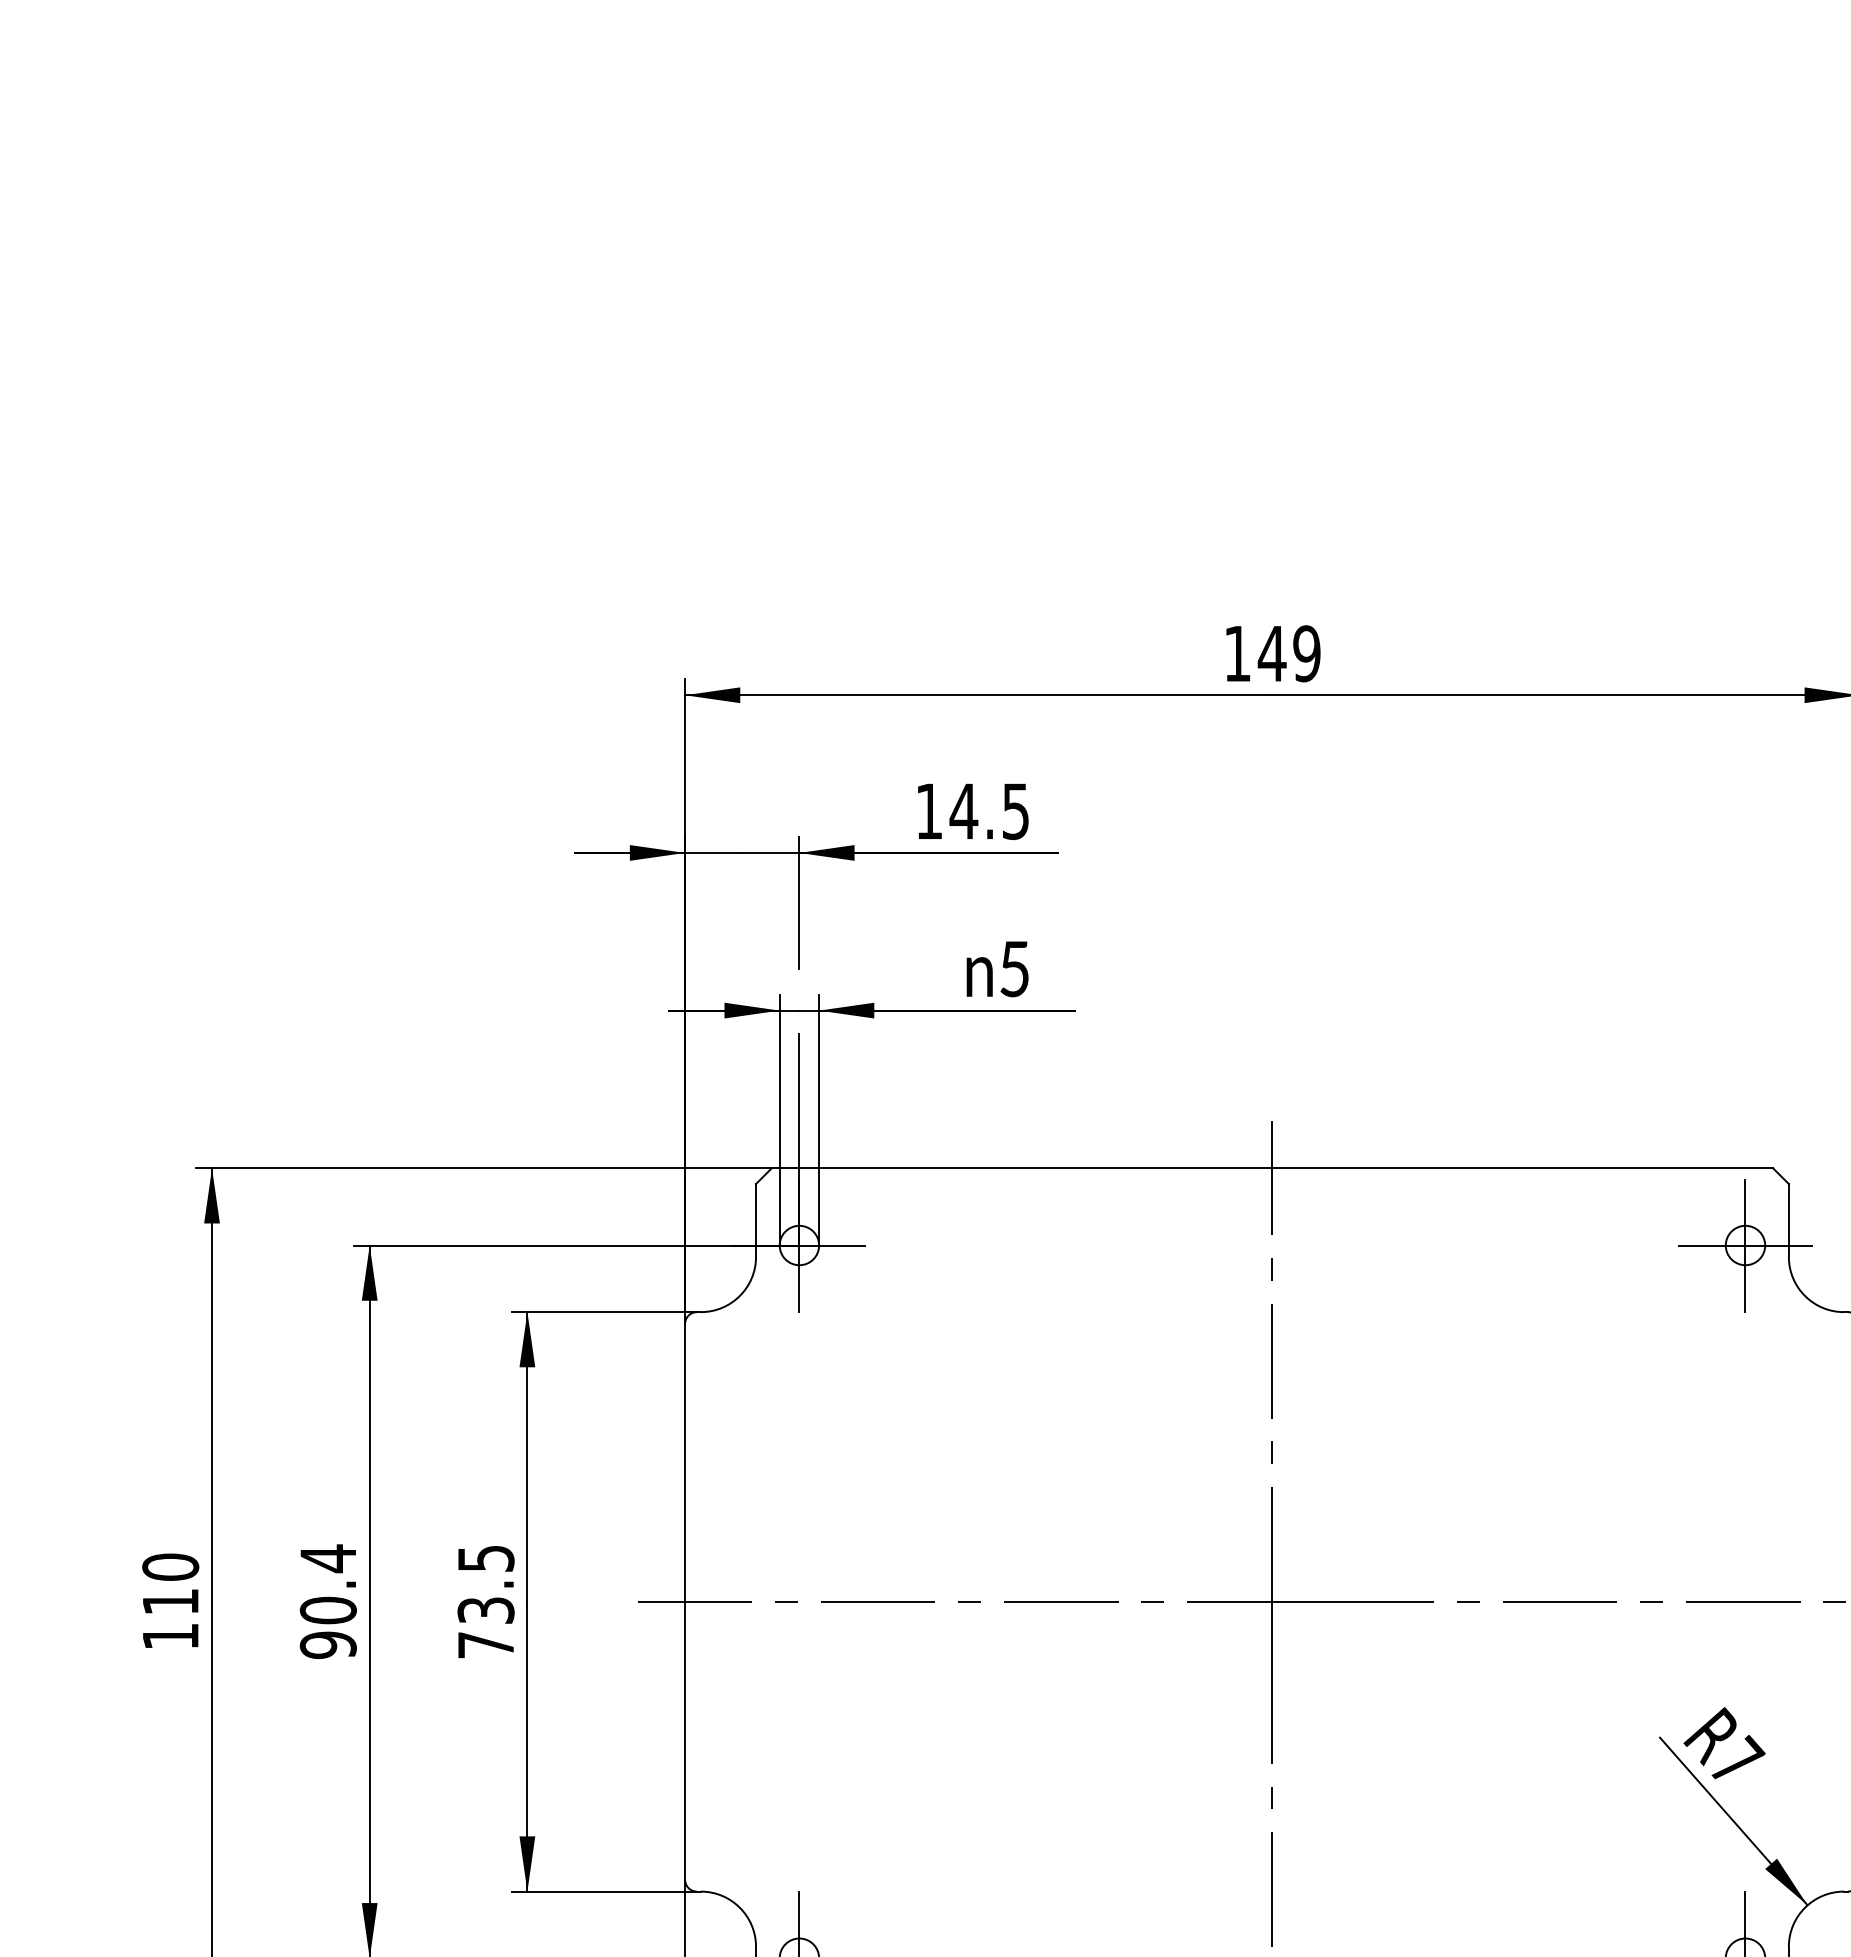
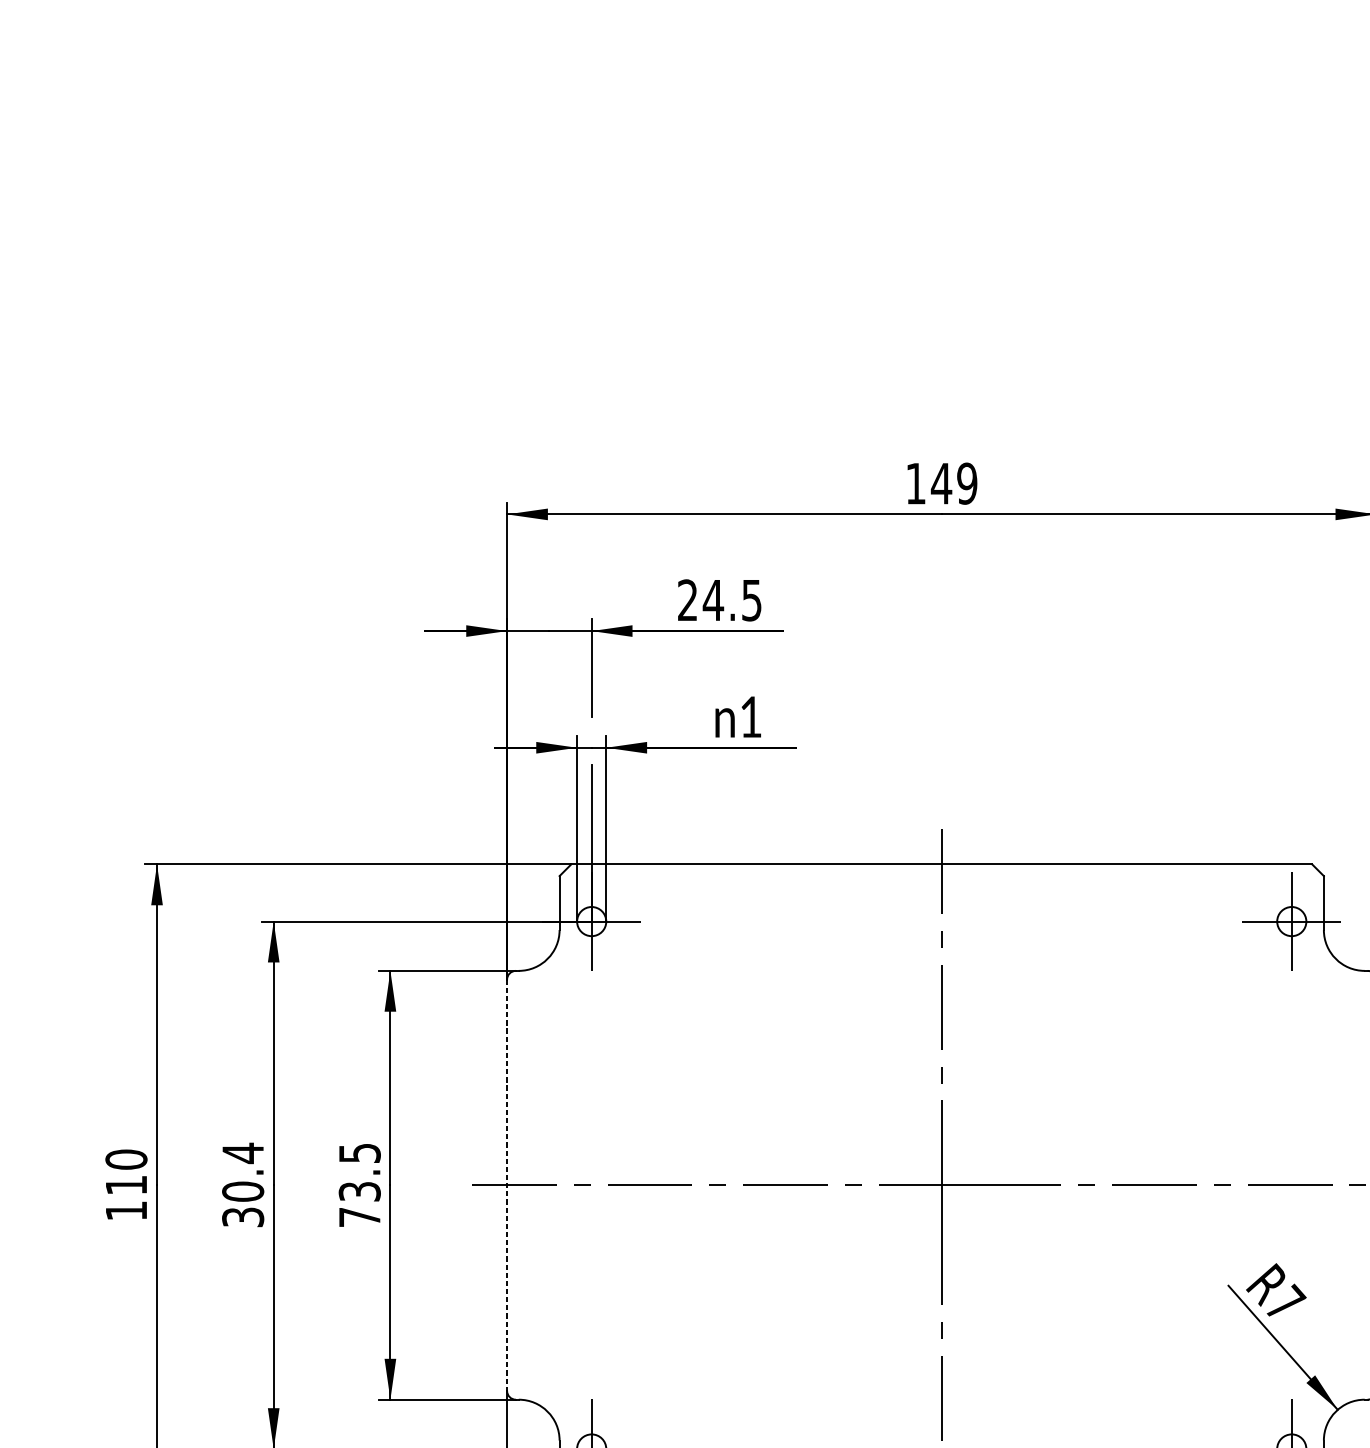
text: (928, 810) -> (687, 599), 14.5 -> 24.5
text: (1014, 969) -> (750, 717), 5 -> 1
line: (685, 1601) -> (507, 1185), solid -> dashed
text: (328, 1645) -> (243, 1217), 90.4 -> 30.4

